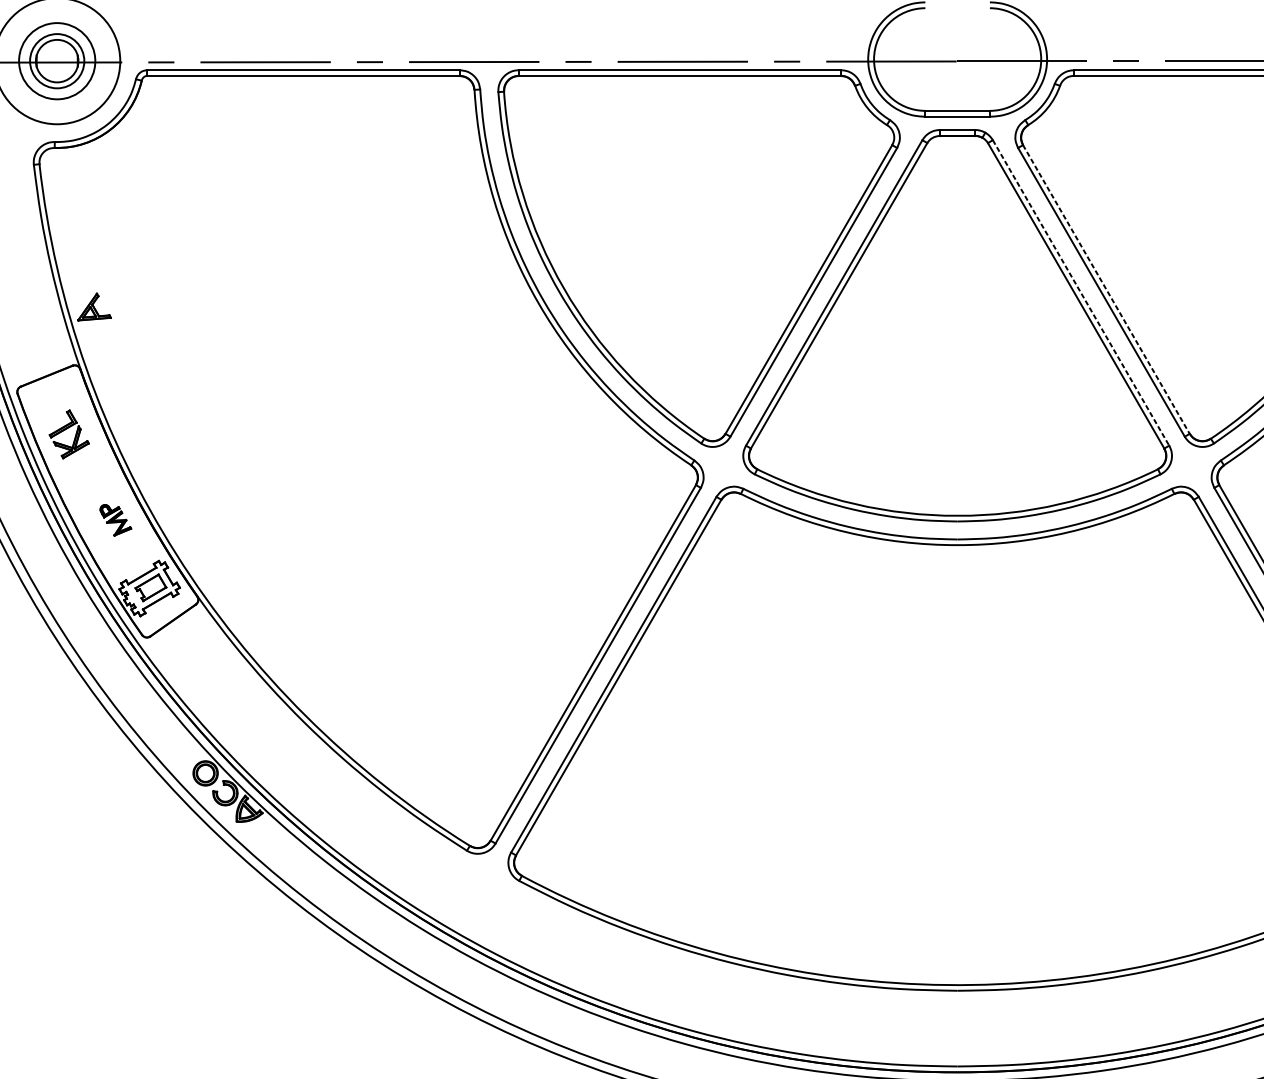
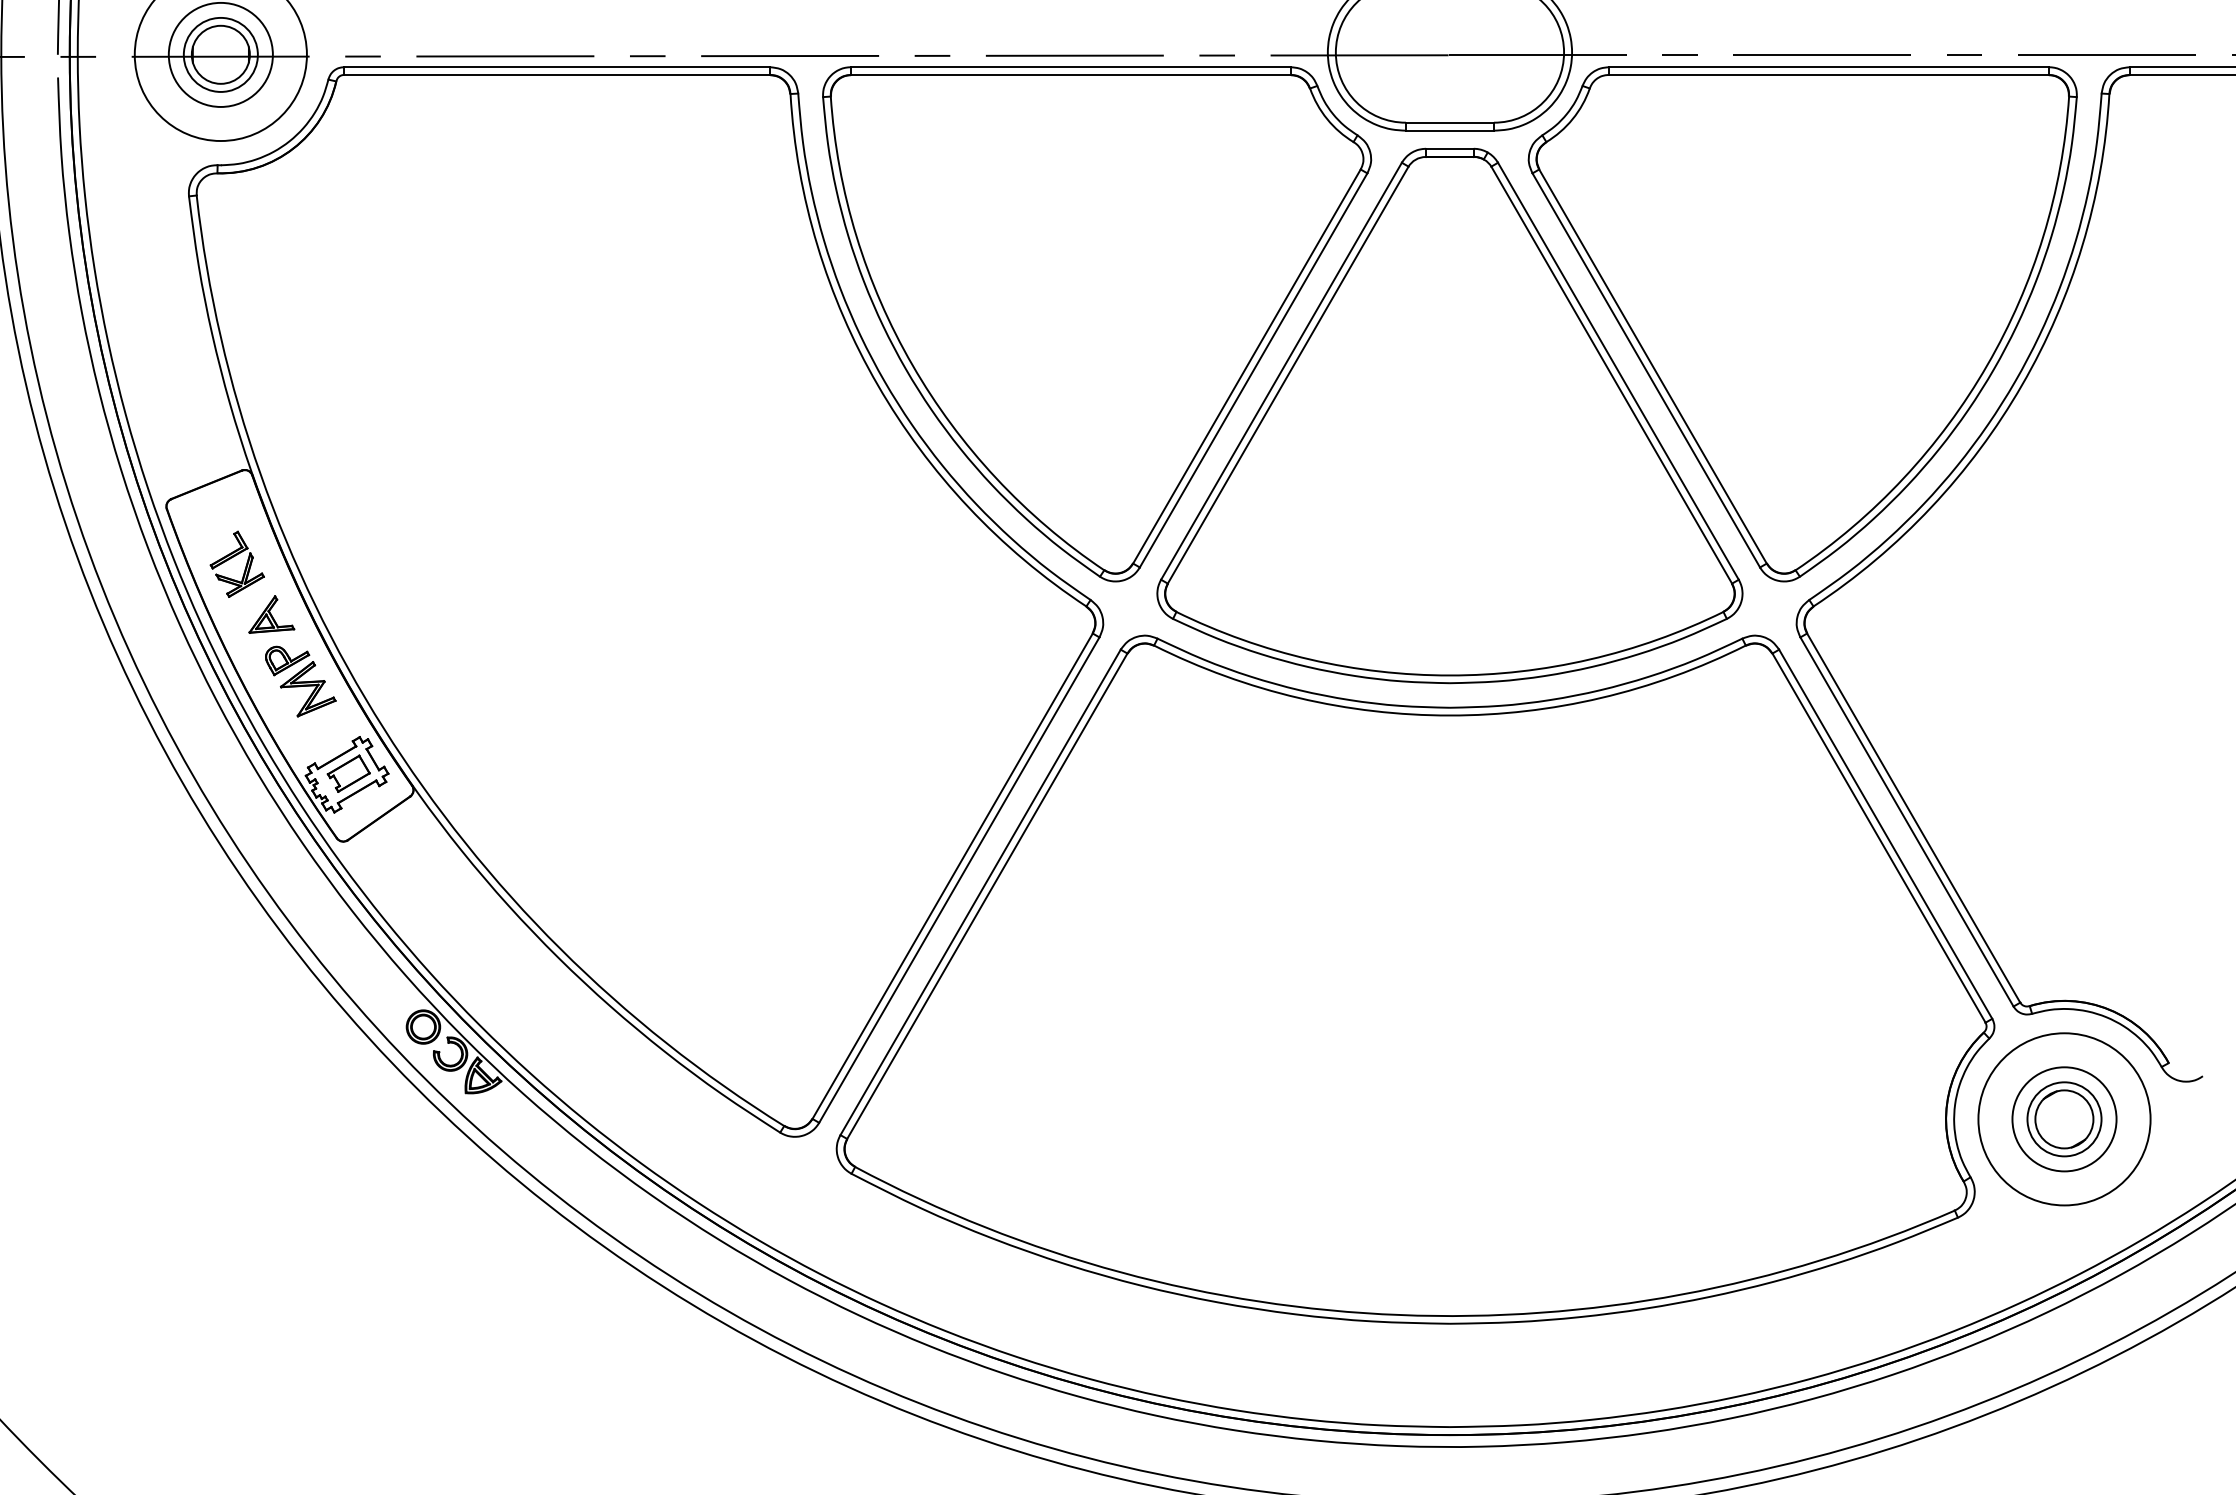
line: (1106, 289) -> (1653, 366), dashed -> solid
line: (1081, 293) -> (1618, 371), dashed -> solid
part: (94, 307) -> (271, 614), moved
part: (115, 520) -> (300, 681), size x1.67

